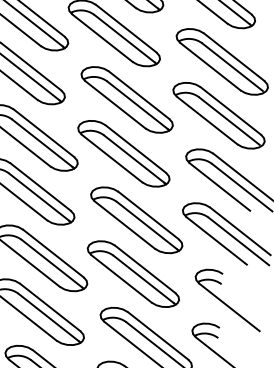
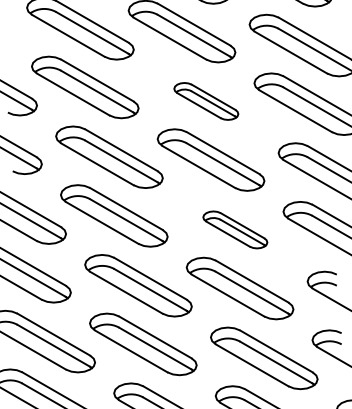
part: (127, 100) -> (206, 101), size x0.6
part: (137, 219) -> (235, 229), size x0.6

